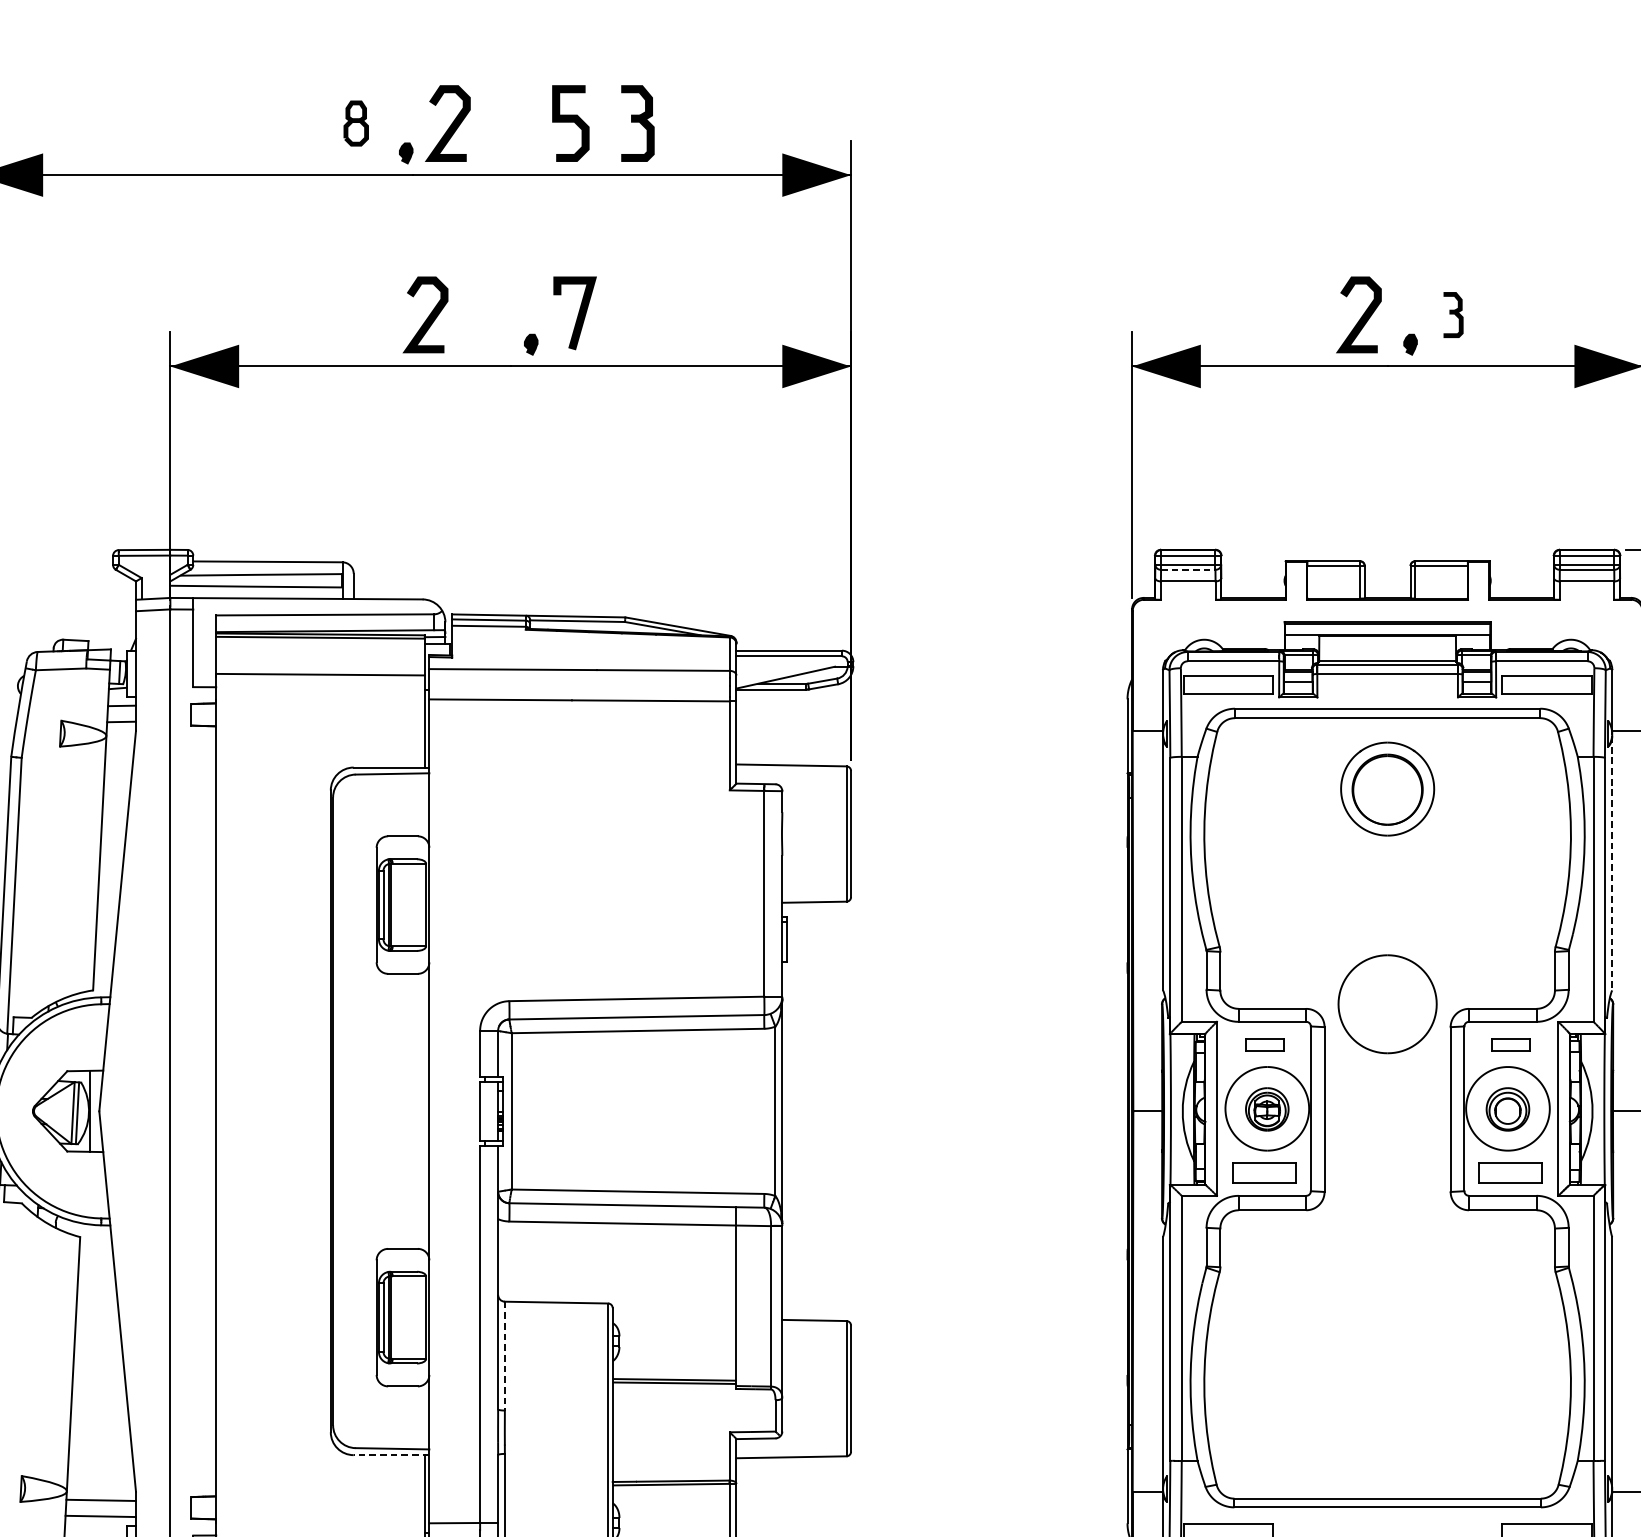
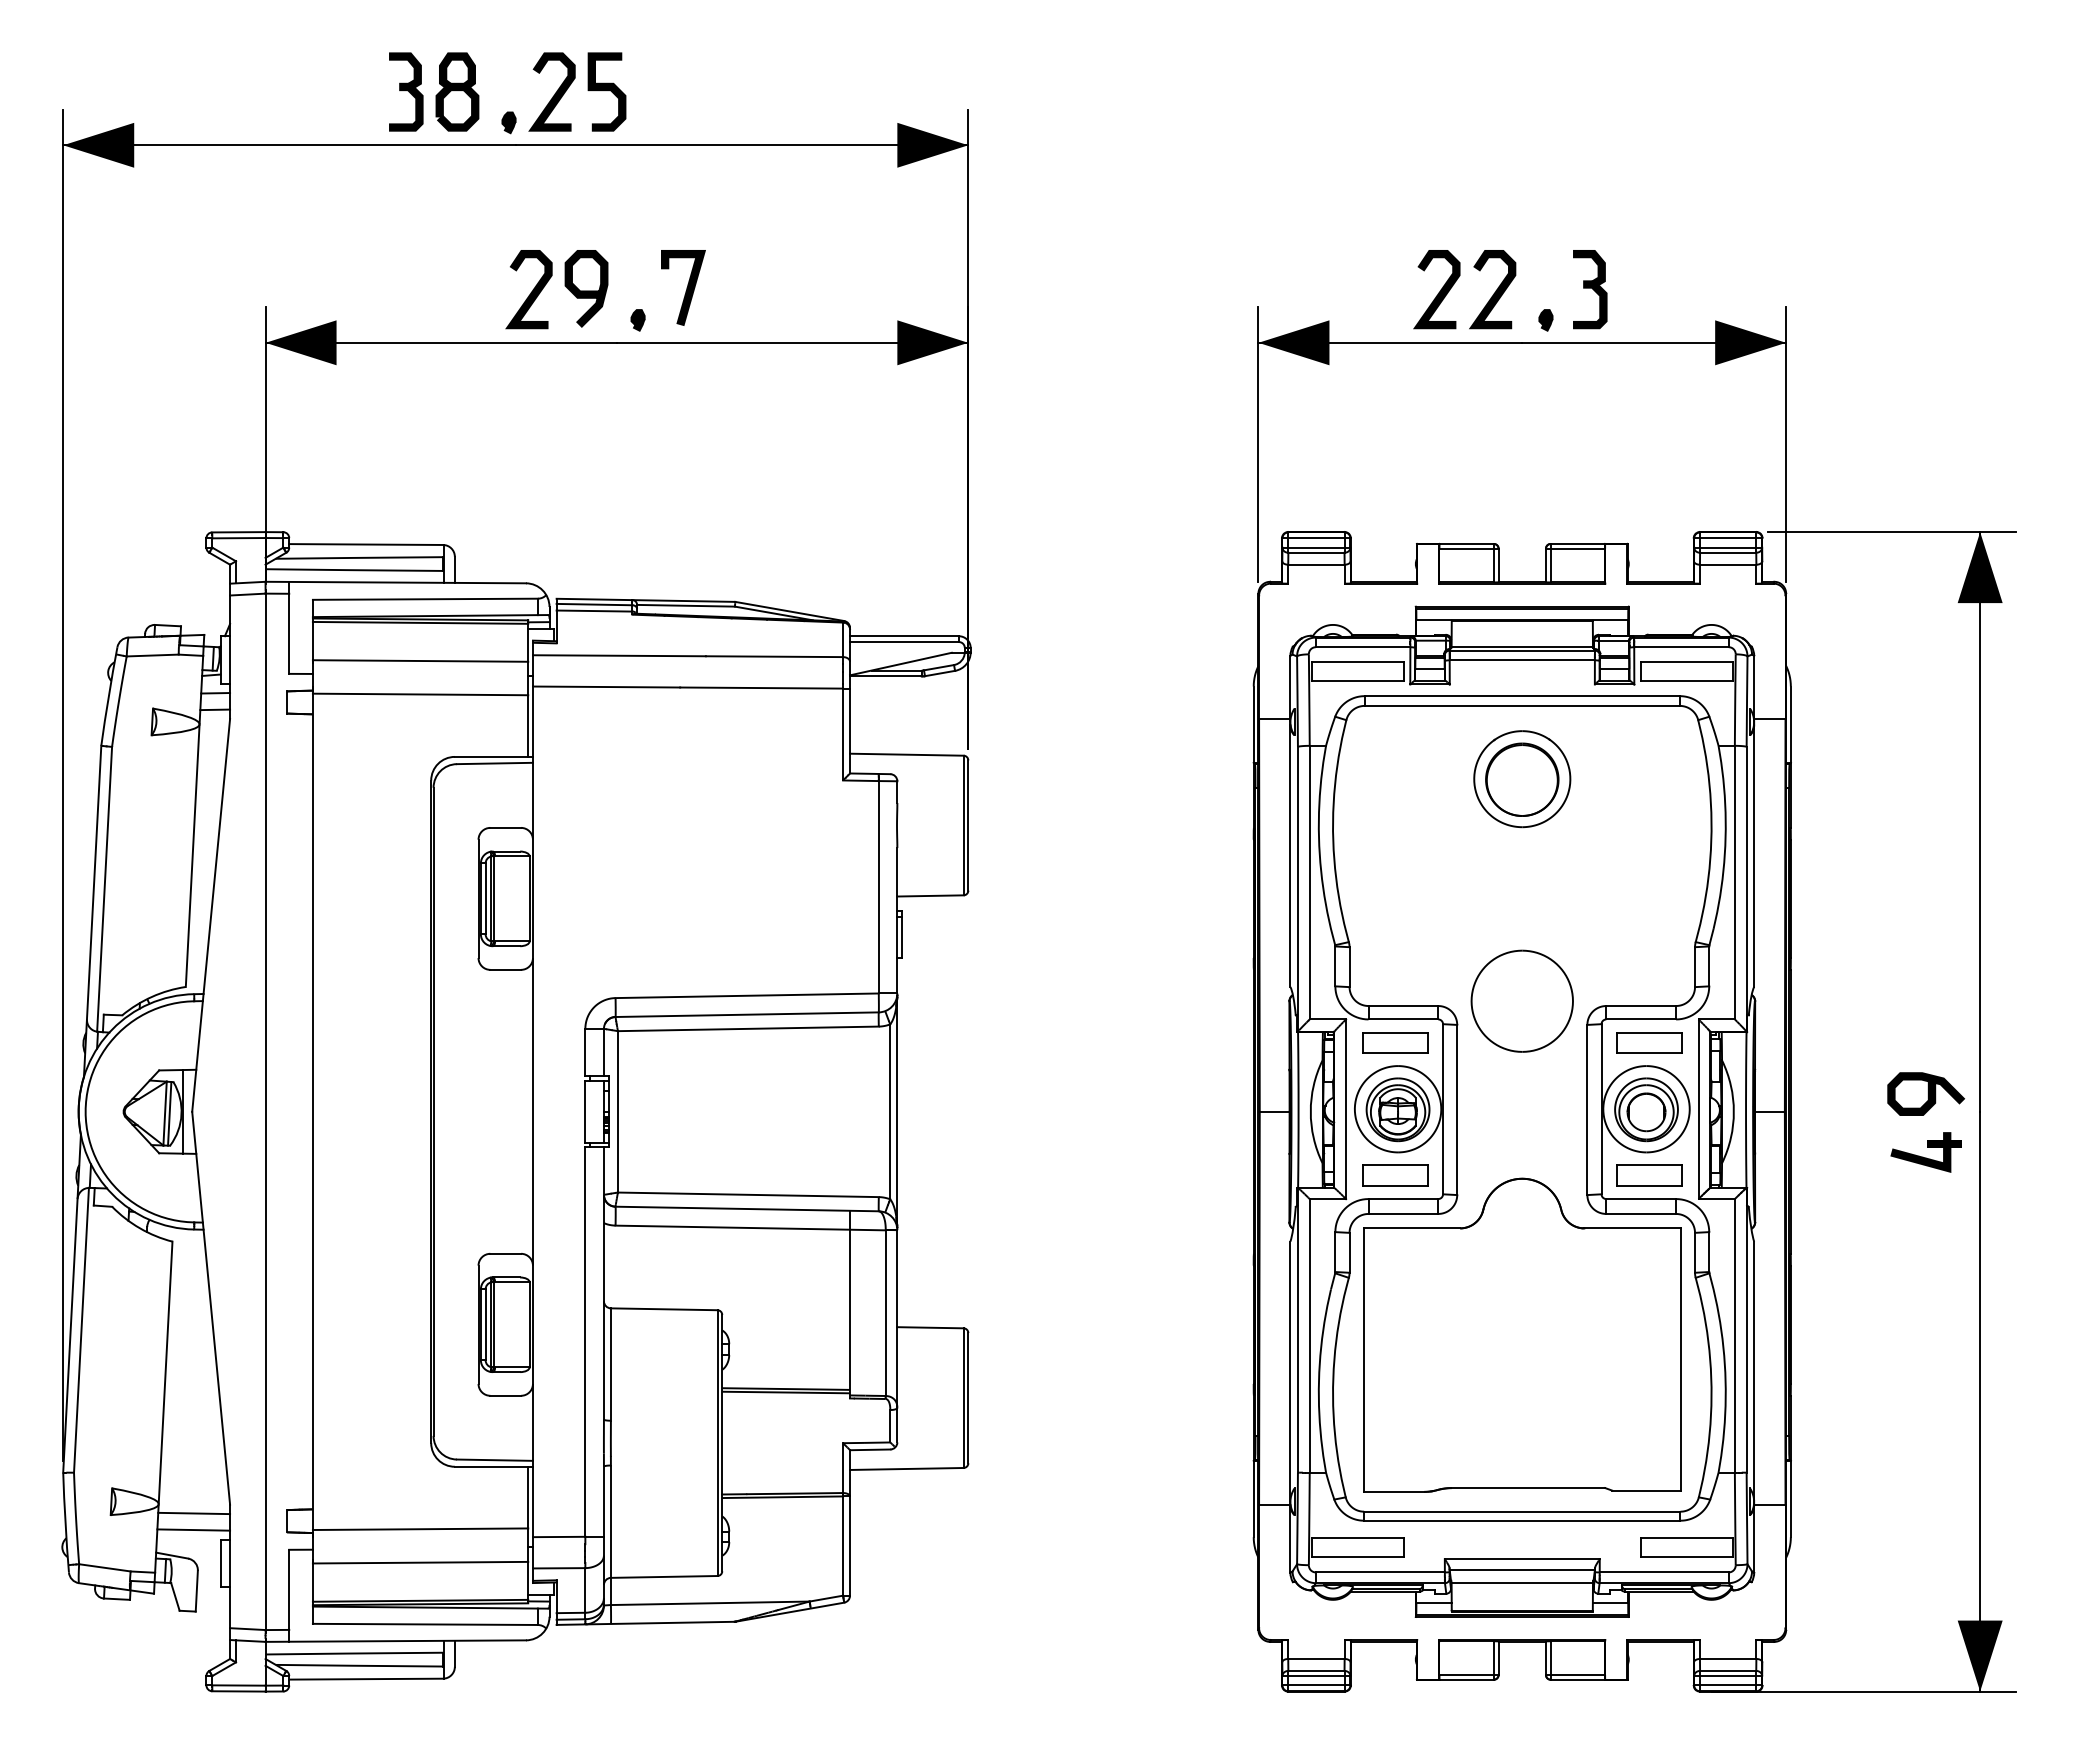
part: (356, 123) -> (457, 91), size x1.67
curve: (570, 123) -> (606, 91), moved
part: (638, 123) -> (406, 91), moved
part: (1453, 314) -> (1590, 289), size x1.67
curve: (481, 315) -> (586, 290), added
curve: (1307, 316) -> (1439, 291), added
line: (1188, 569) -> (1316, 552), dashed -> solid
line: (320, 707) -> (420, 694), added
line: (1612, 864) -> (1754, 856), dashed -> solid
part: (1264, 1044) -> (1395, 1042), size x1.67
part: (1510, 1044) -> (1649, 1042), size x1.67
part: (1266, 1109) -> (1397, 1109), size x1.43
part: (1507, 1109) -> (1646, 1109), size x1.43
part: (1387, 1327) -> (1522, 1334), added
line: (504, 1357) -> (610, 1365), dashed -> solid
line: (391, 1454) -> (493, 1466), dashed -> solid
line: (320, 1515) -> (420, 1529), added

